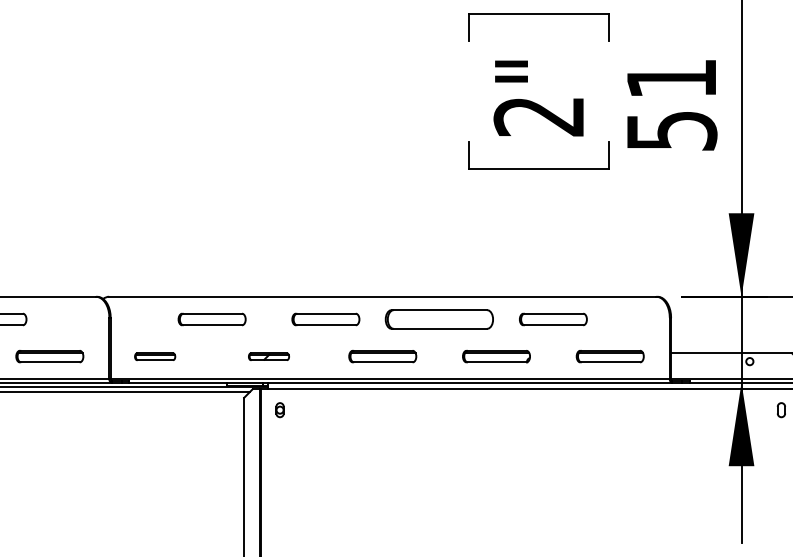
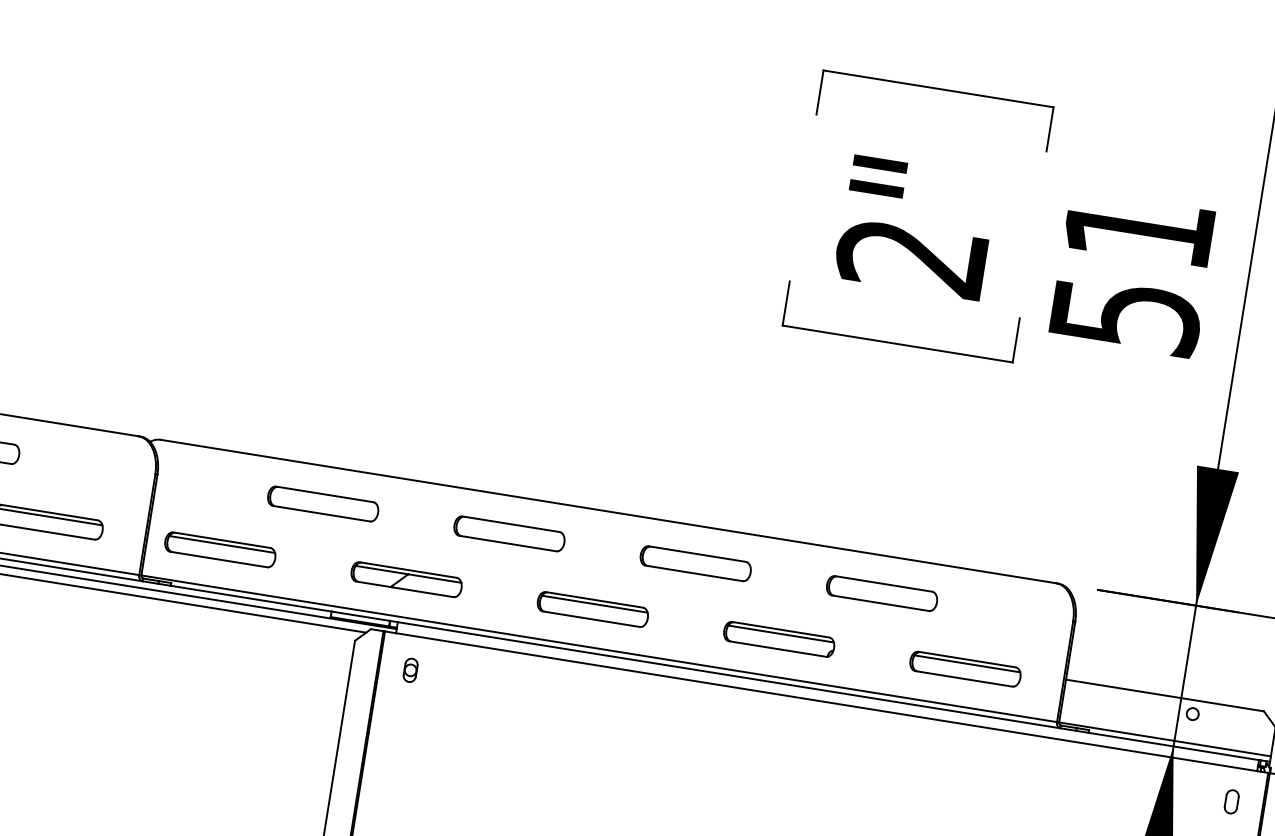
part: (439, 319) -> (695, 563), size x0.62
part: (154, 356) -> (219, 549), size x1.67
part: (268, 356) -> (405, 579), size x1.67

